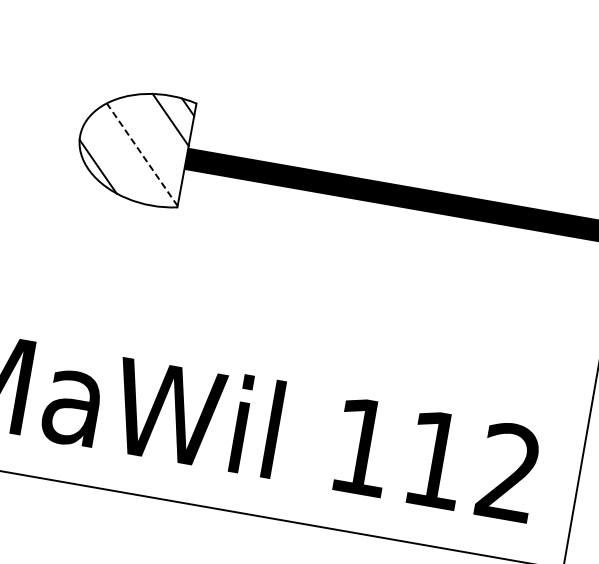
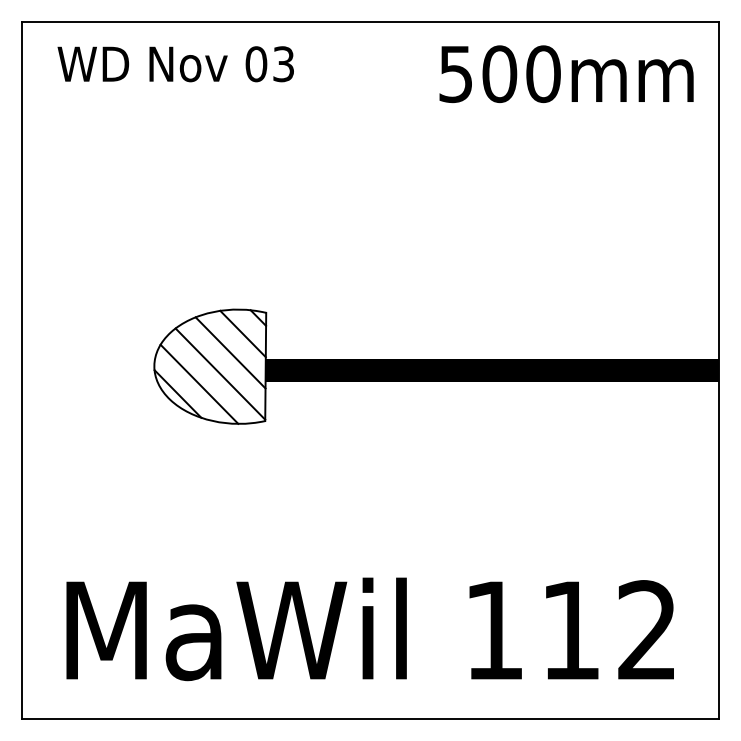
line: (155, 135) -> (230, 352), added
line: (142, 155) -> (220, 374), dashed -> solid
line: (120, 160) -> (199, 383), added

